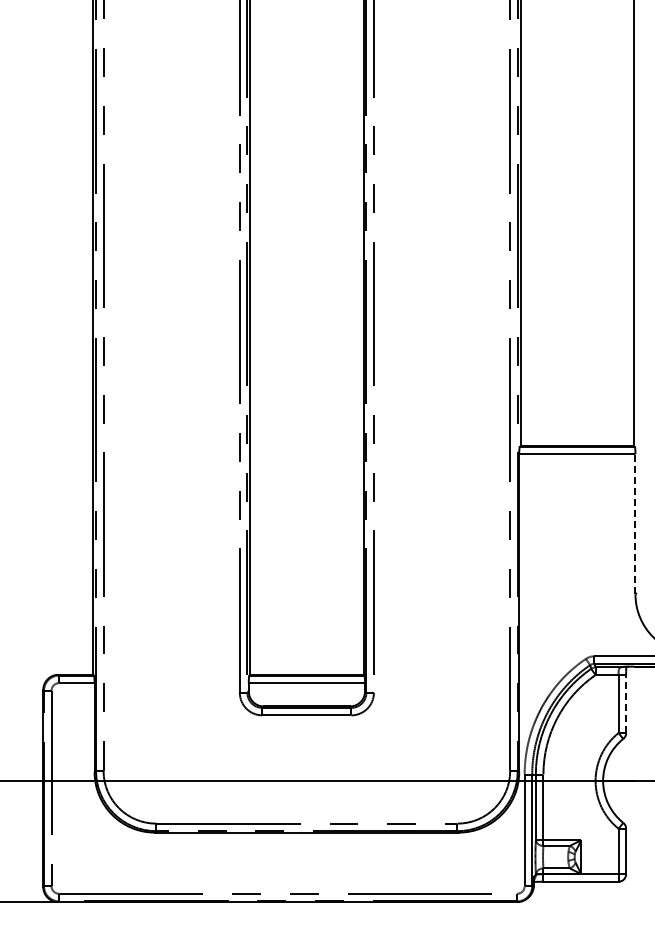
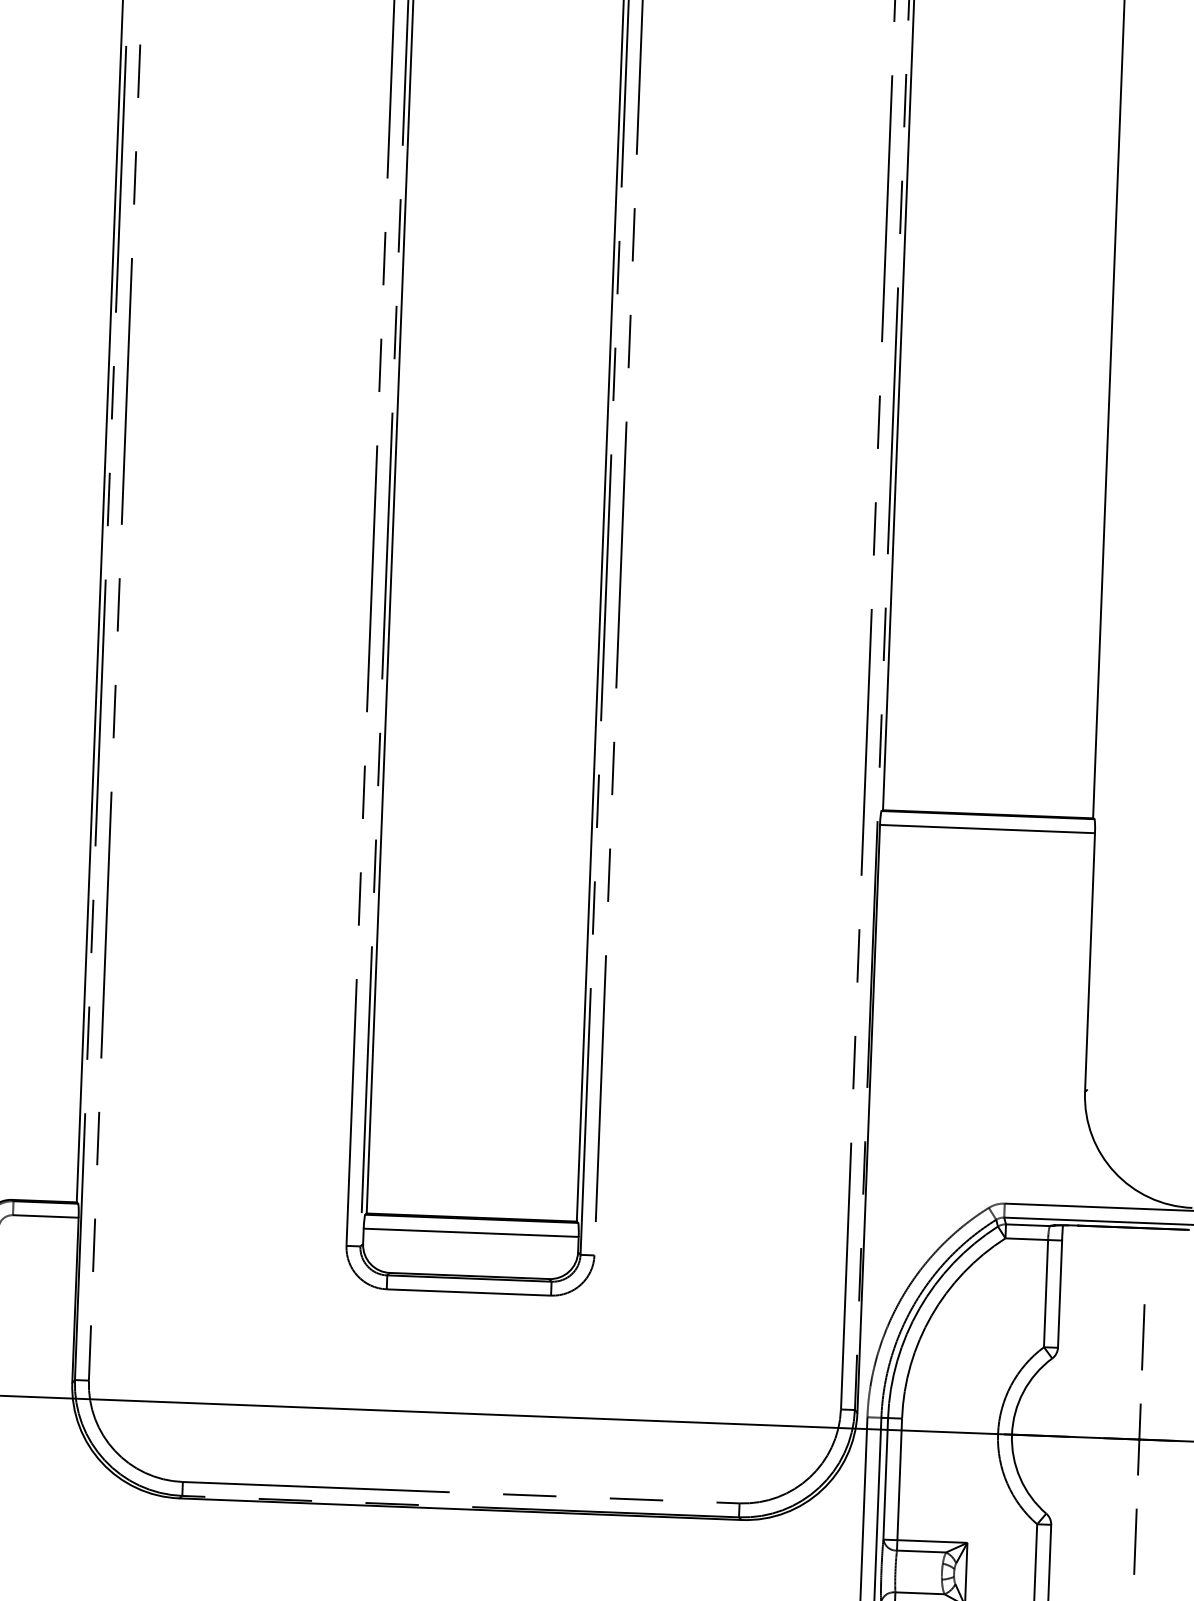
line: (635, 524) -> (1090, 962), dashed -> solid
line: (626, 704) -> (1060, 1295), dashed -> solid

